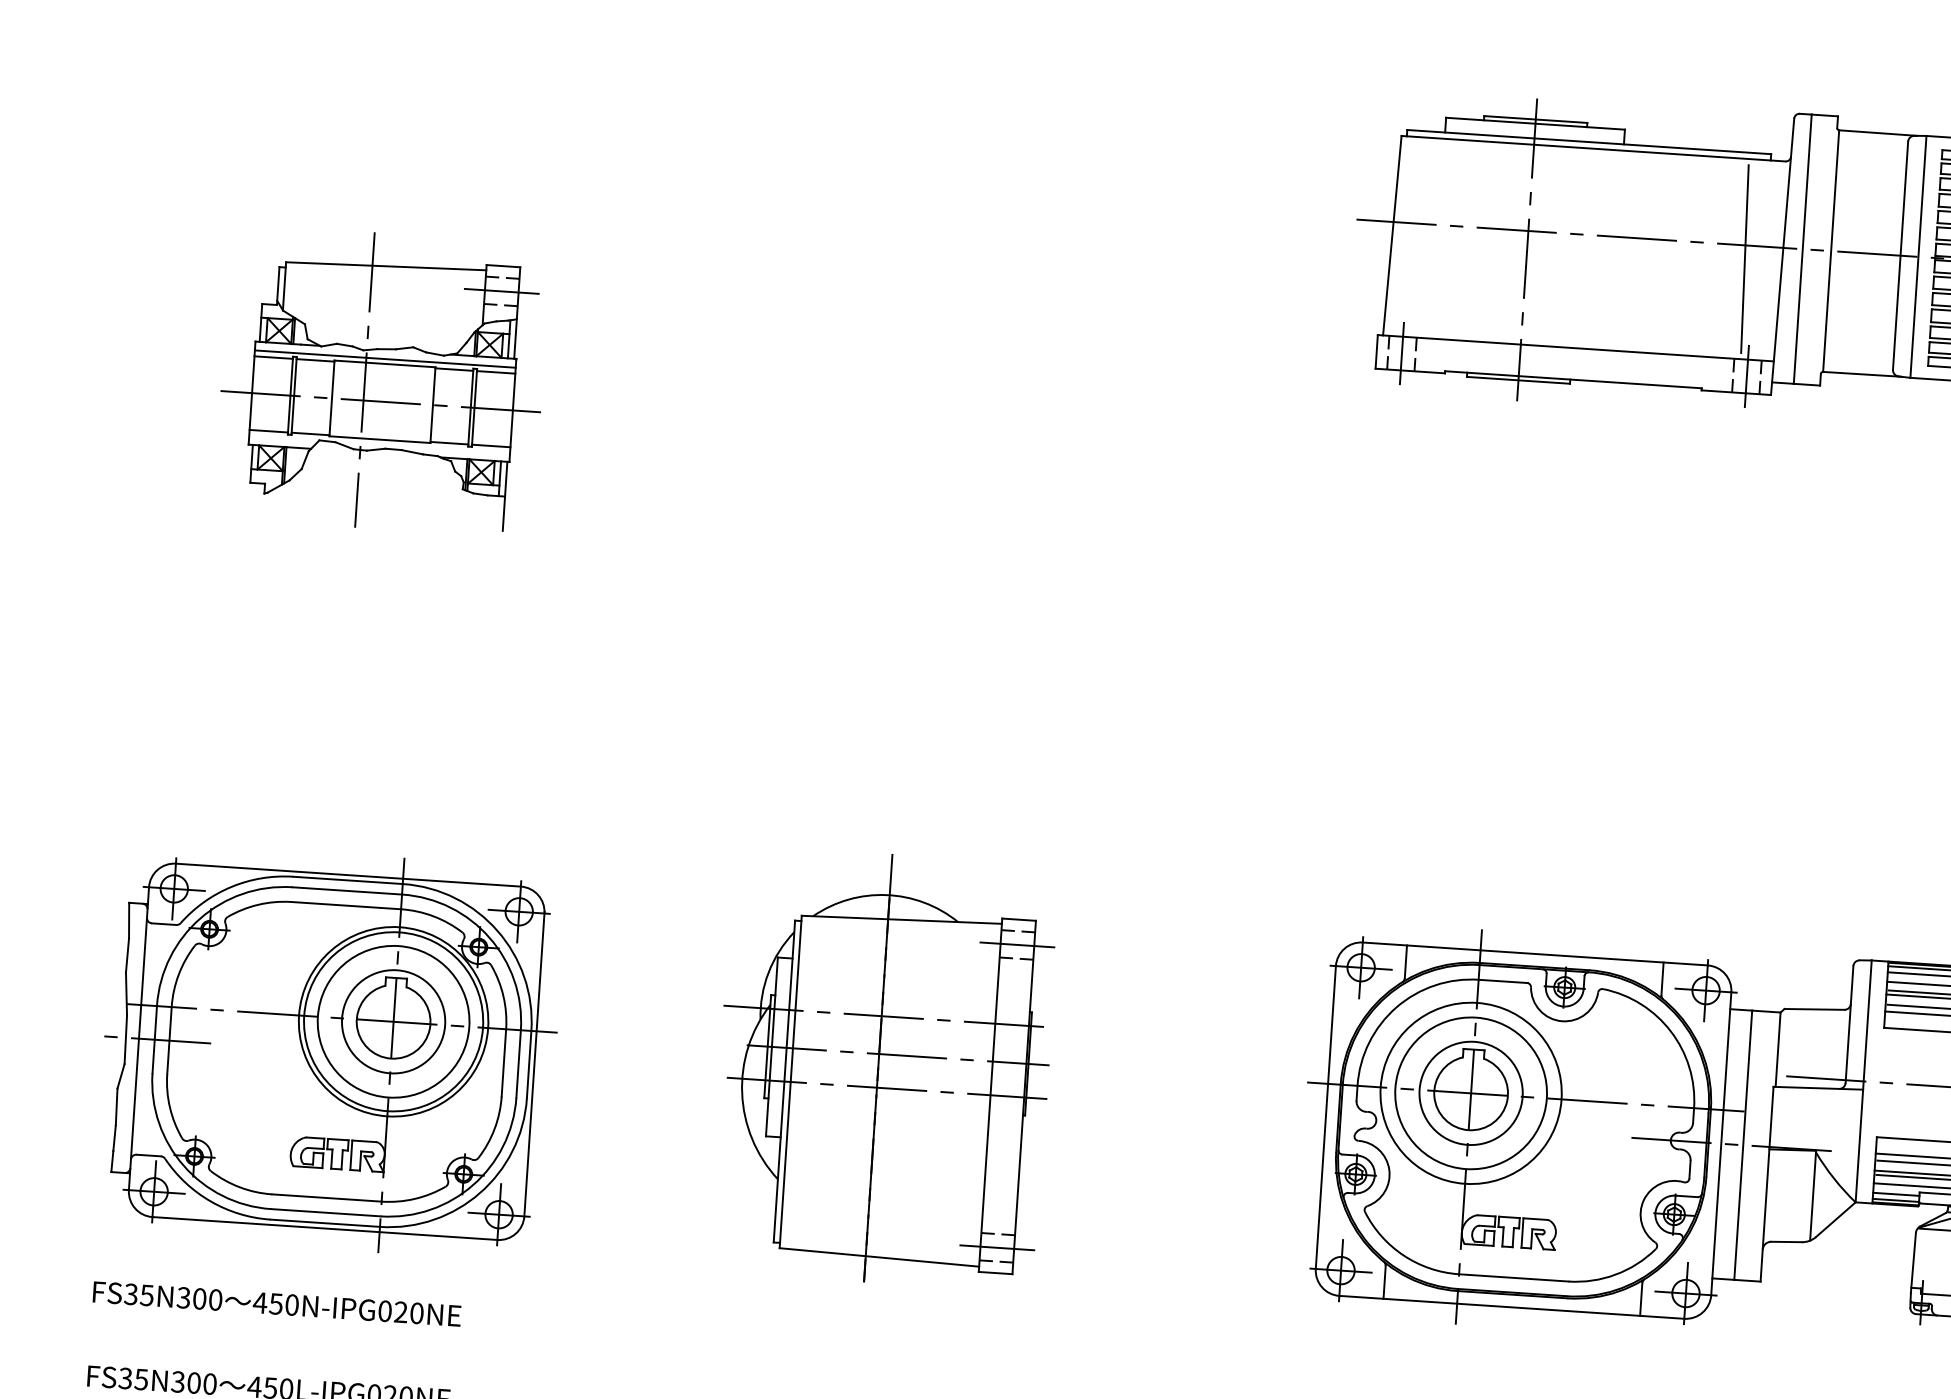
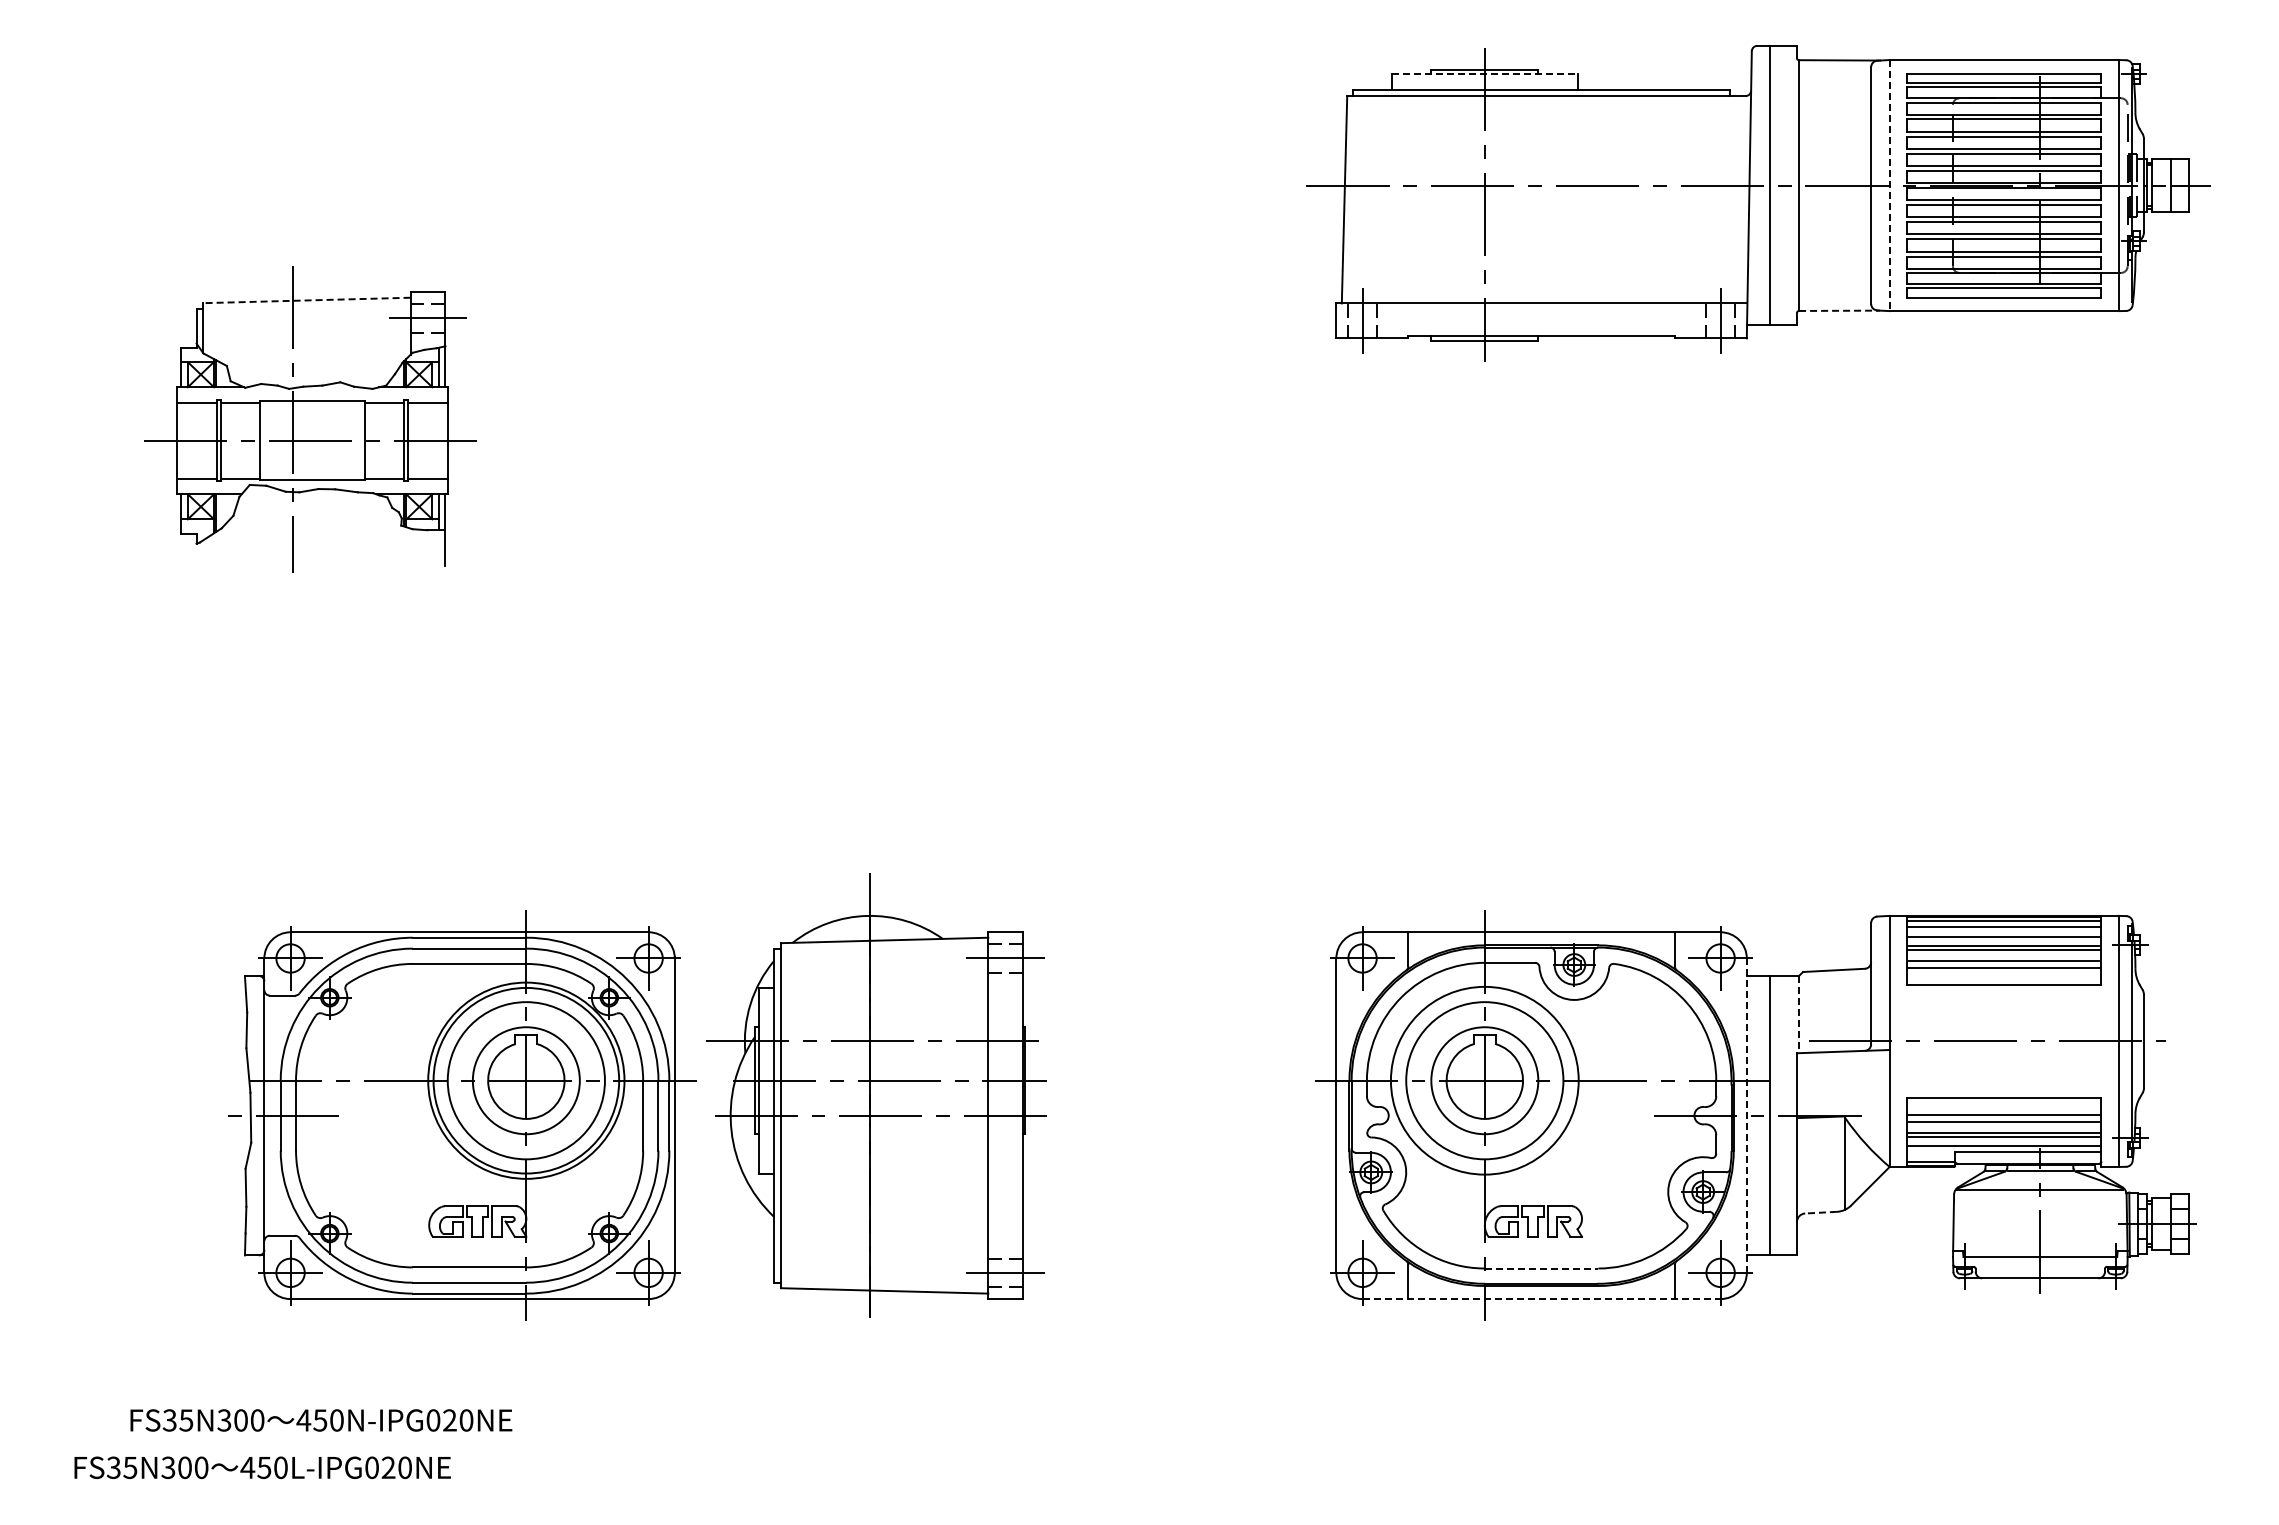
line: (1535, 123) -> (1484, 74), solid -> dashed
line: (1918, 256) -> (1889, 185), solid -> dashed
line: (1744, 258) -> (1710, 199), removed
line: (385, 266) -> (306, 300), solid -> dashed
line: (384, 359) -> (311, 396), removed
line: (1863, 374) -> (1840, 310), solid -> dashed
line: (1778, 1049) -> (1799, 1014), solid -> dashed
part: (329, 1051) -> (462, 1115), moved
line: (1720, 1143) -> (1746, 1115), solid -> dashed
line: (1896, 1193) -> (1931, 1155), removed
line: (1787, 1241) -> (1821, 1212), solid -> dashed
line: (1513, 1277) -> (1541, 1268), solid -> dashed
text: (277, 1304) -> (321, 1420), moved
line: (1512, 1307) -> (1542, 1299), solid -> dashed

